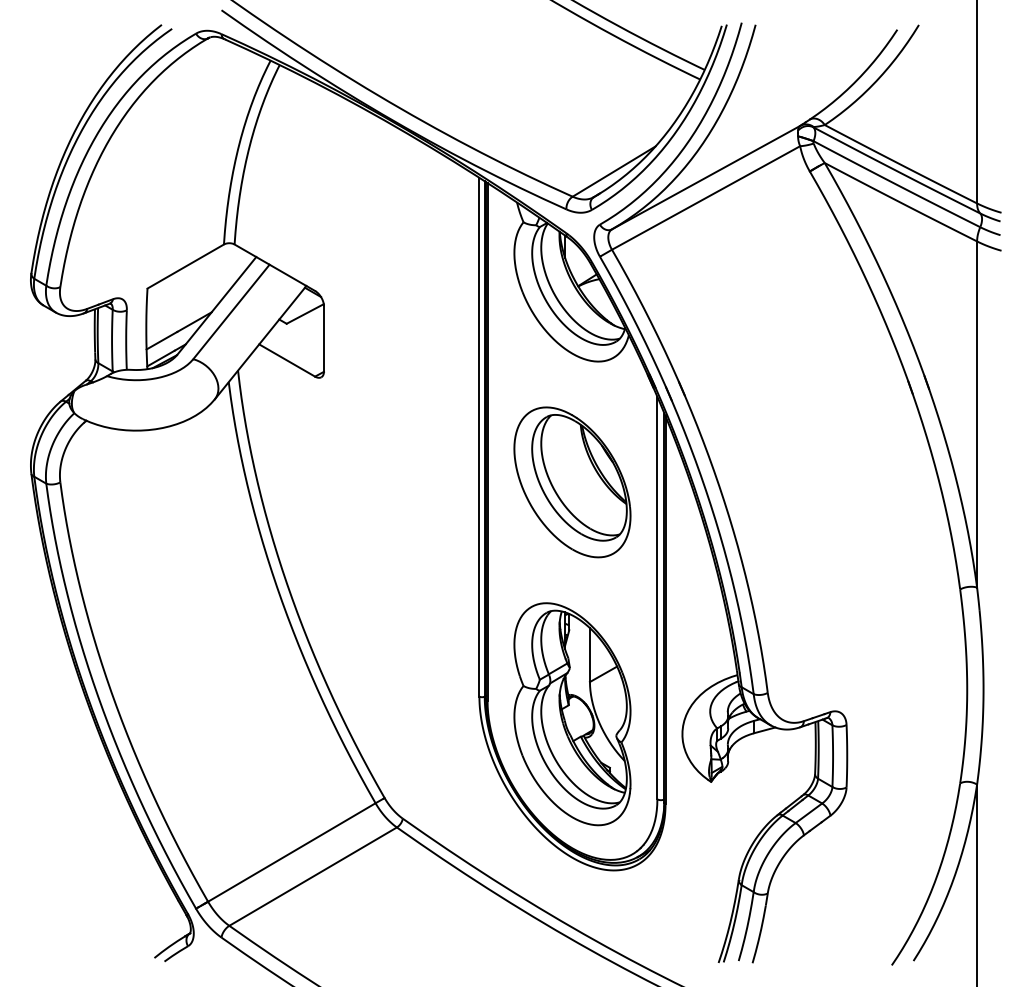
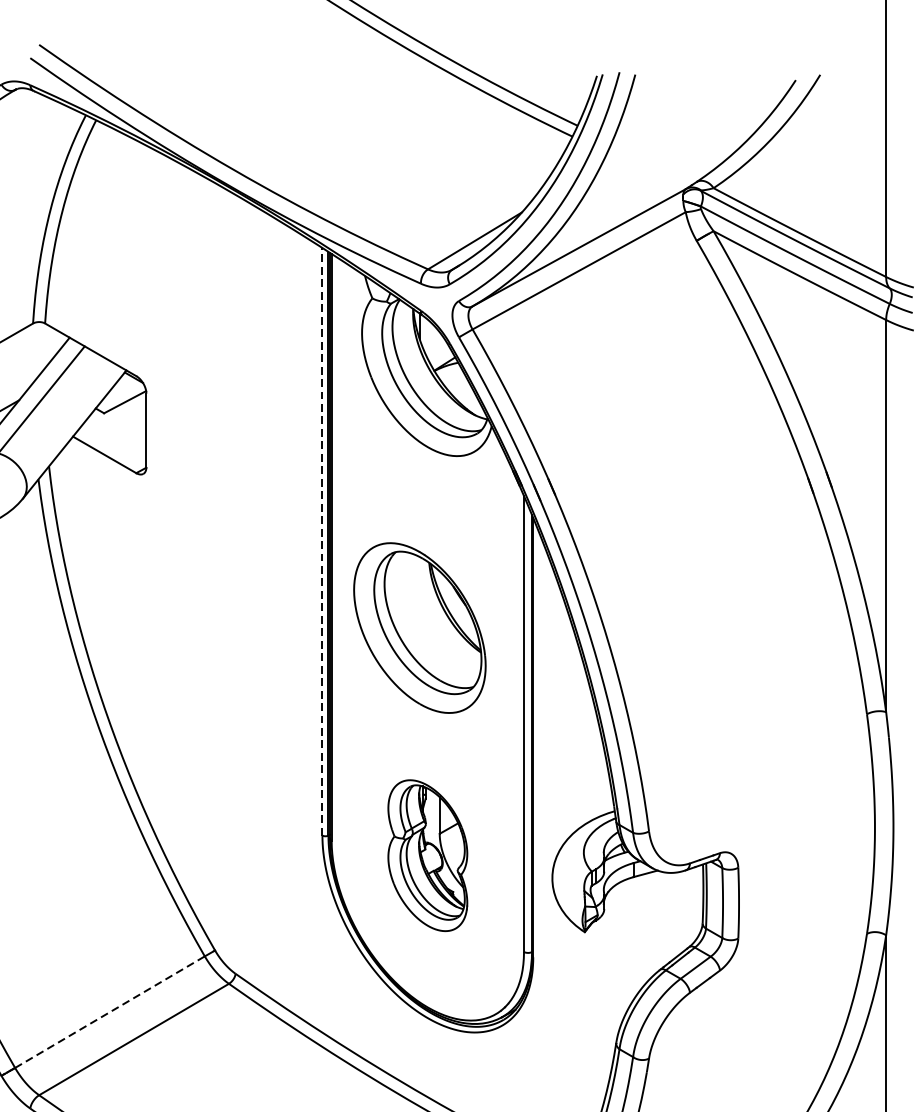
line: (479, 436) -> (322, 540), solid -> dashed
part: (572, 482) -> (419, 628), moved
part: (572, 714) -> (427, 855), size x0.6
line: (292, 852) -> (110, 1012), solid -> dashed

